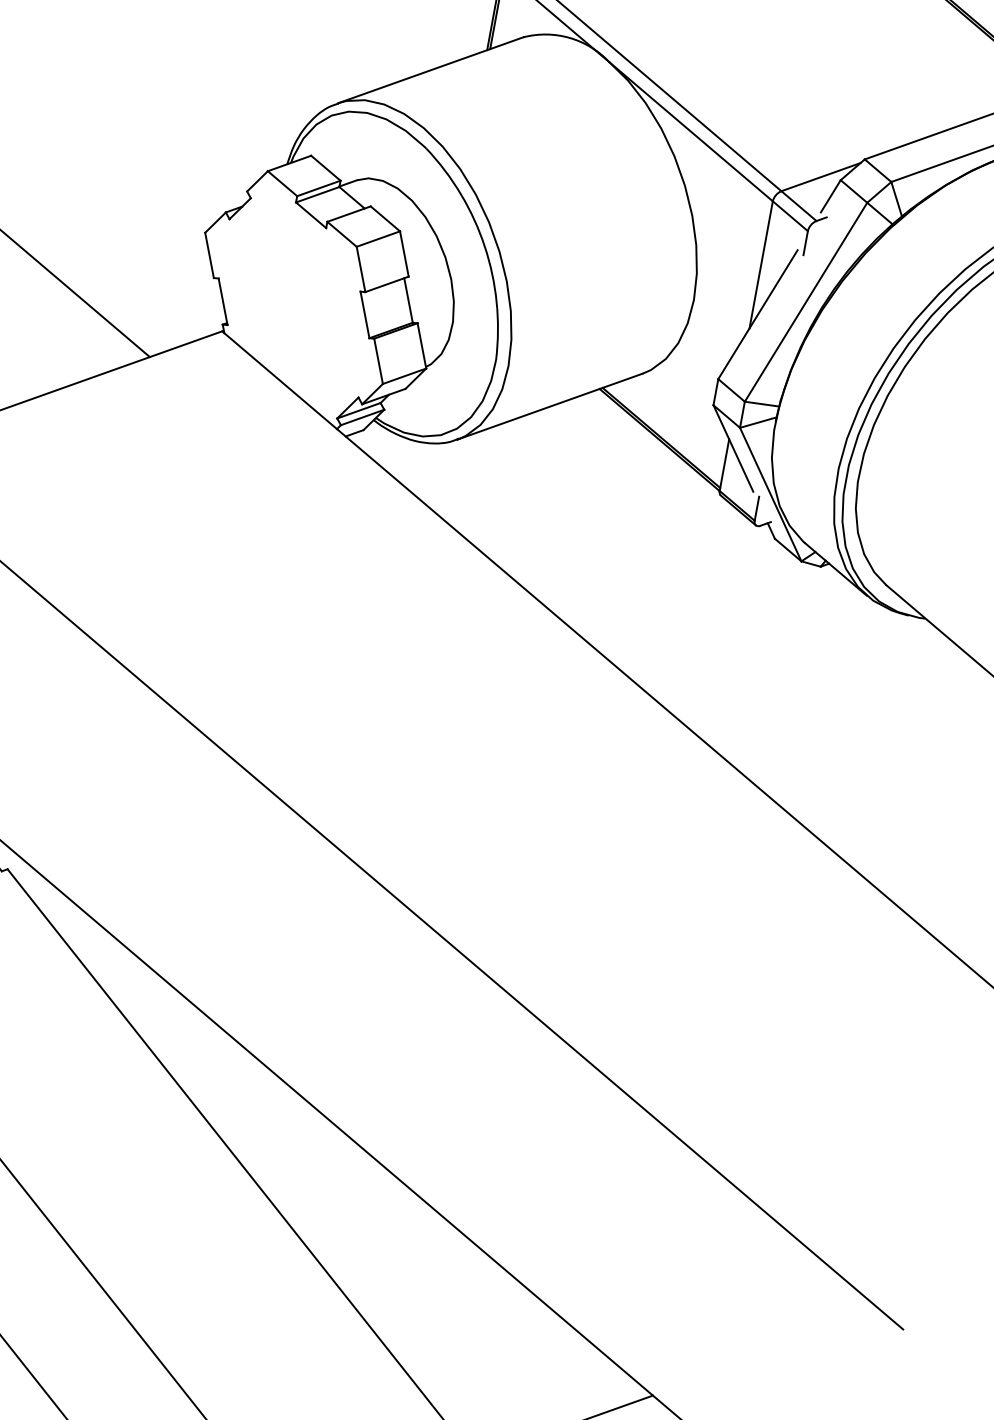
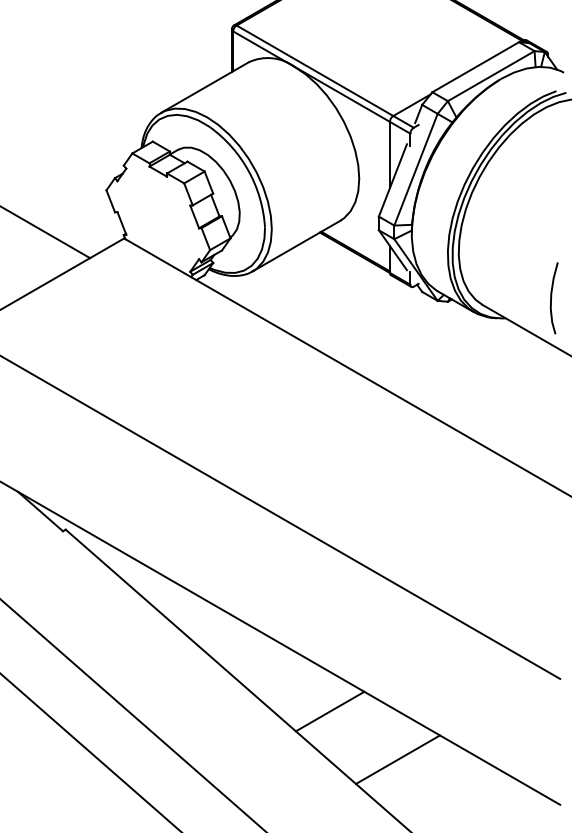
line: (449, 1310) -> (329, 711), added

